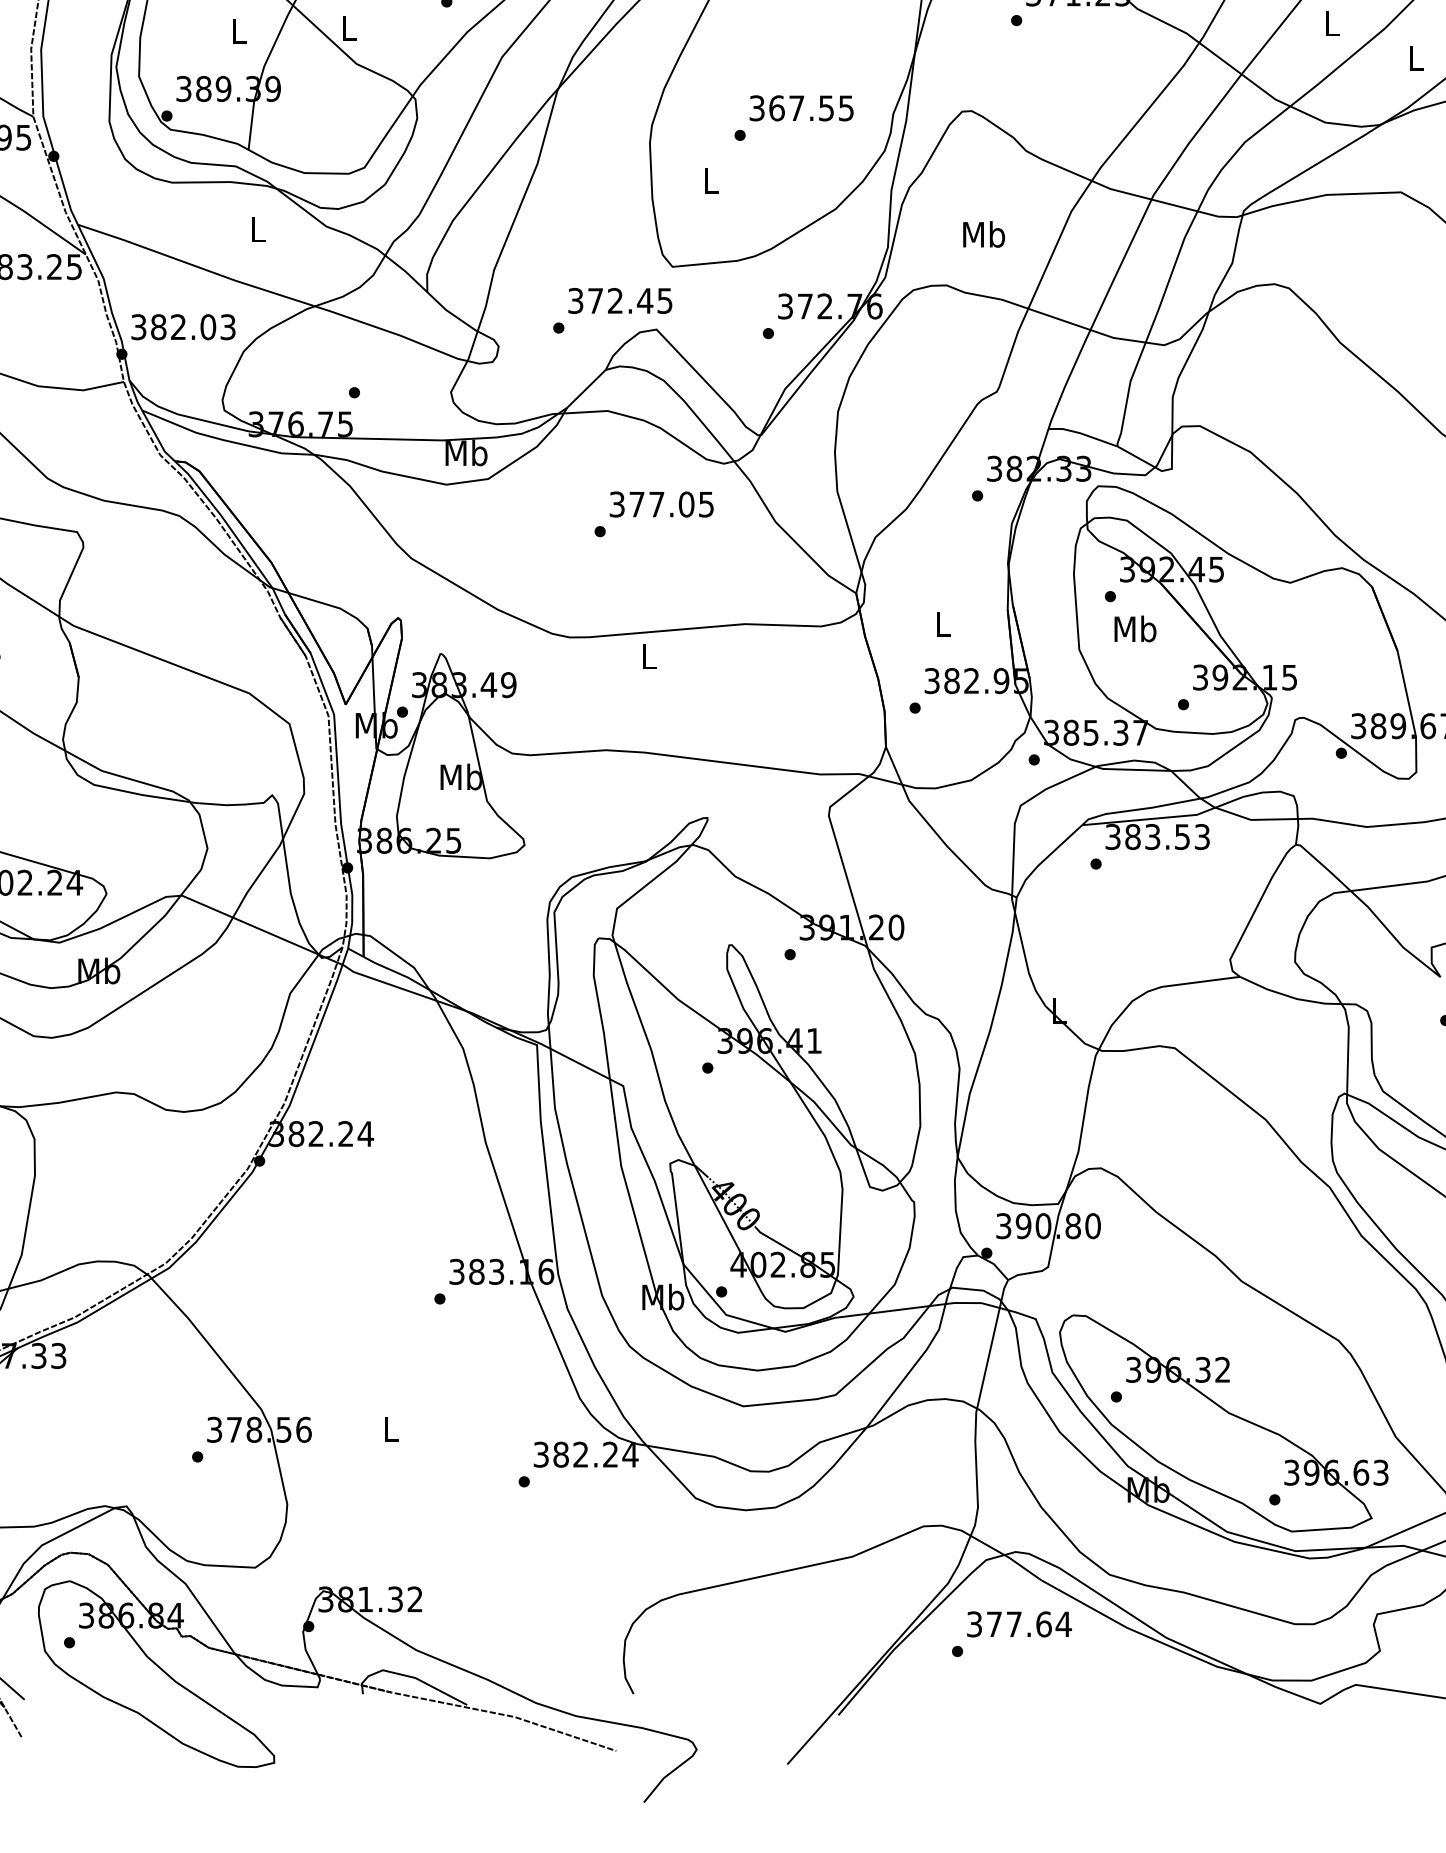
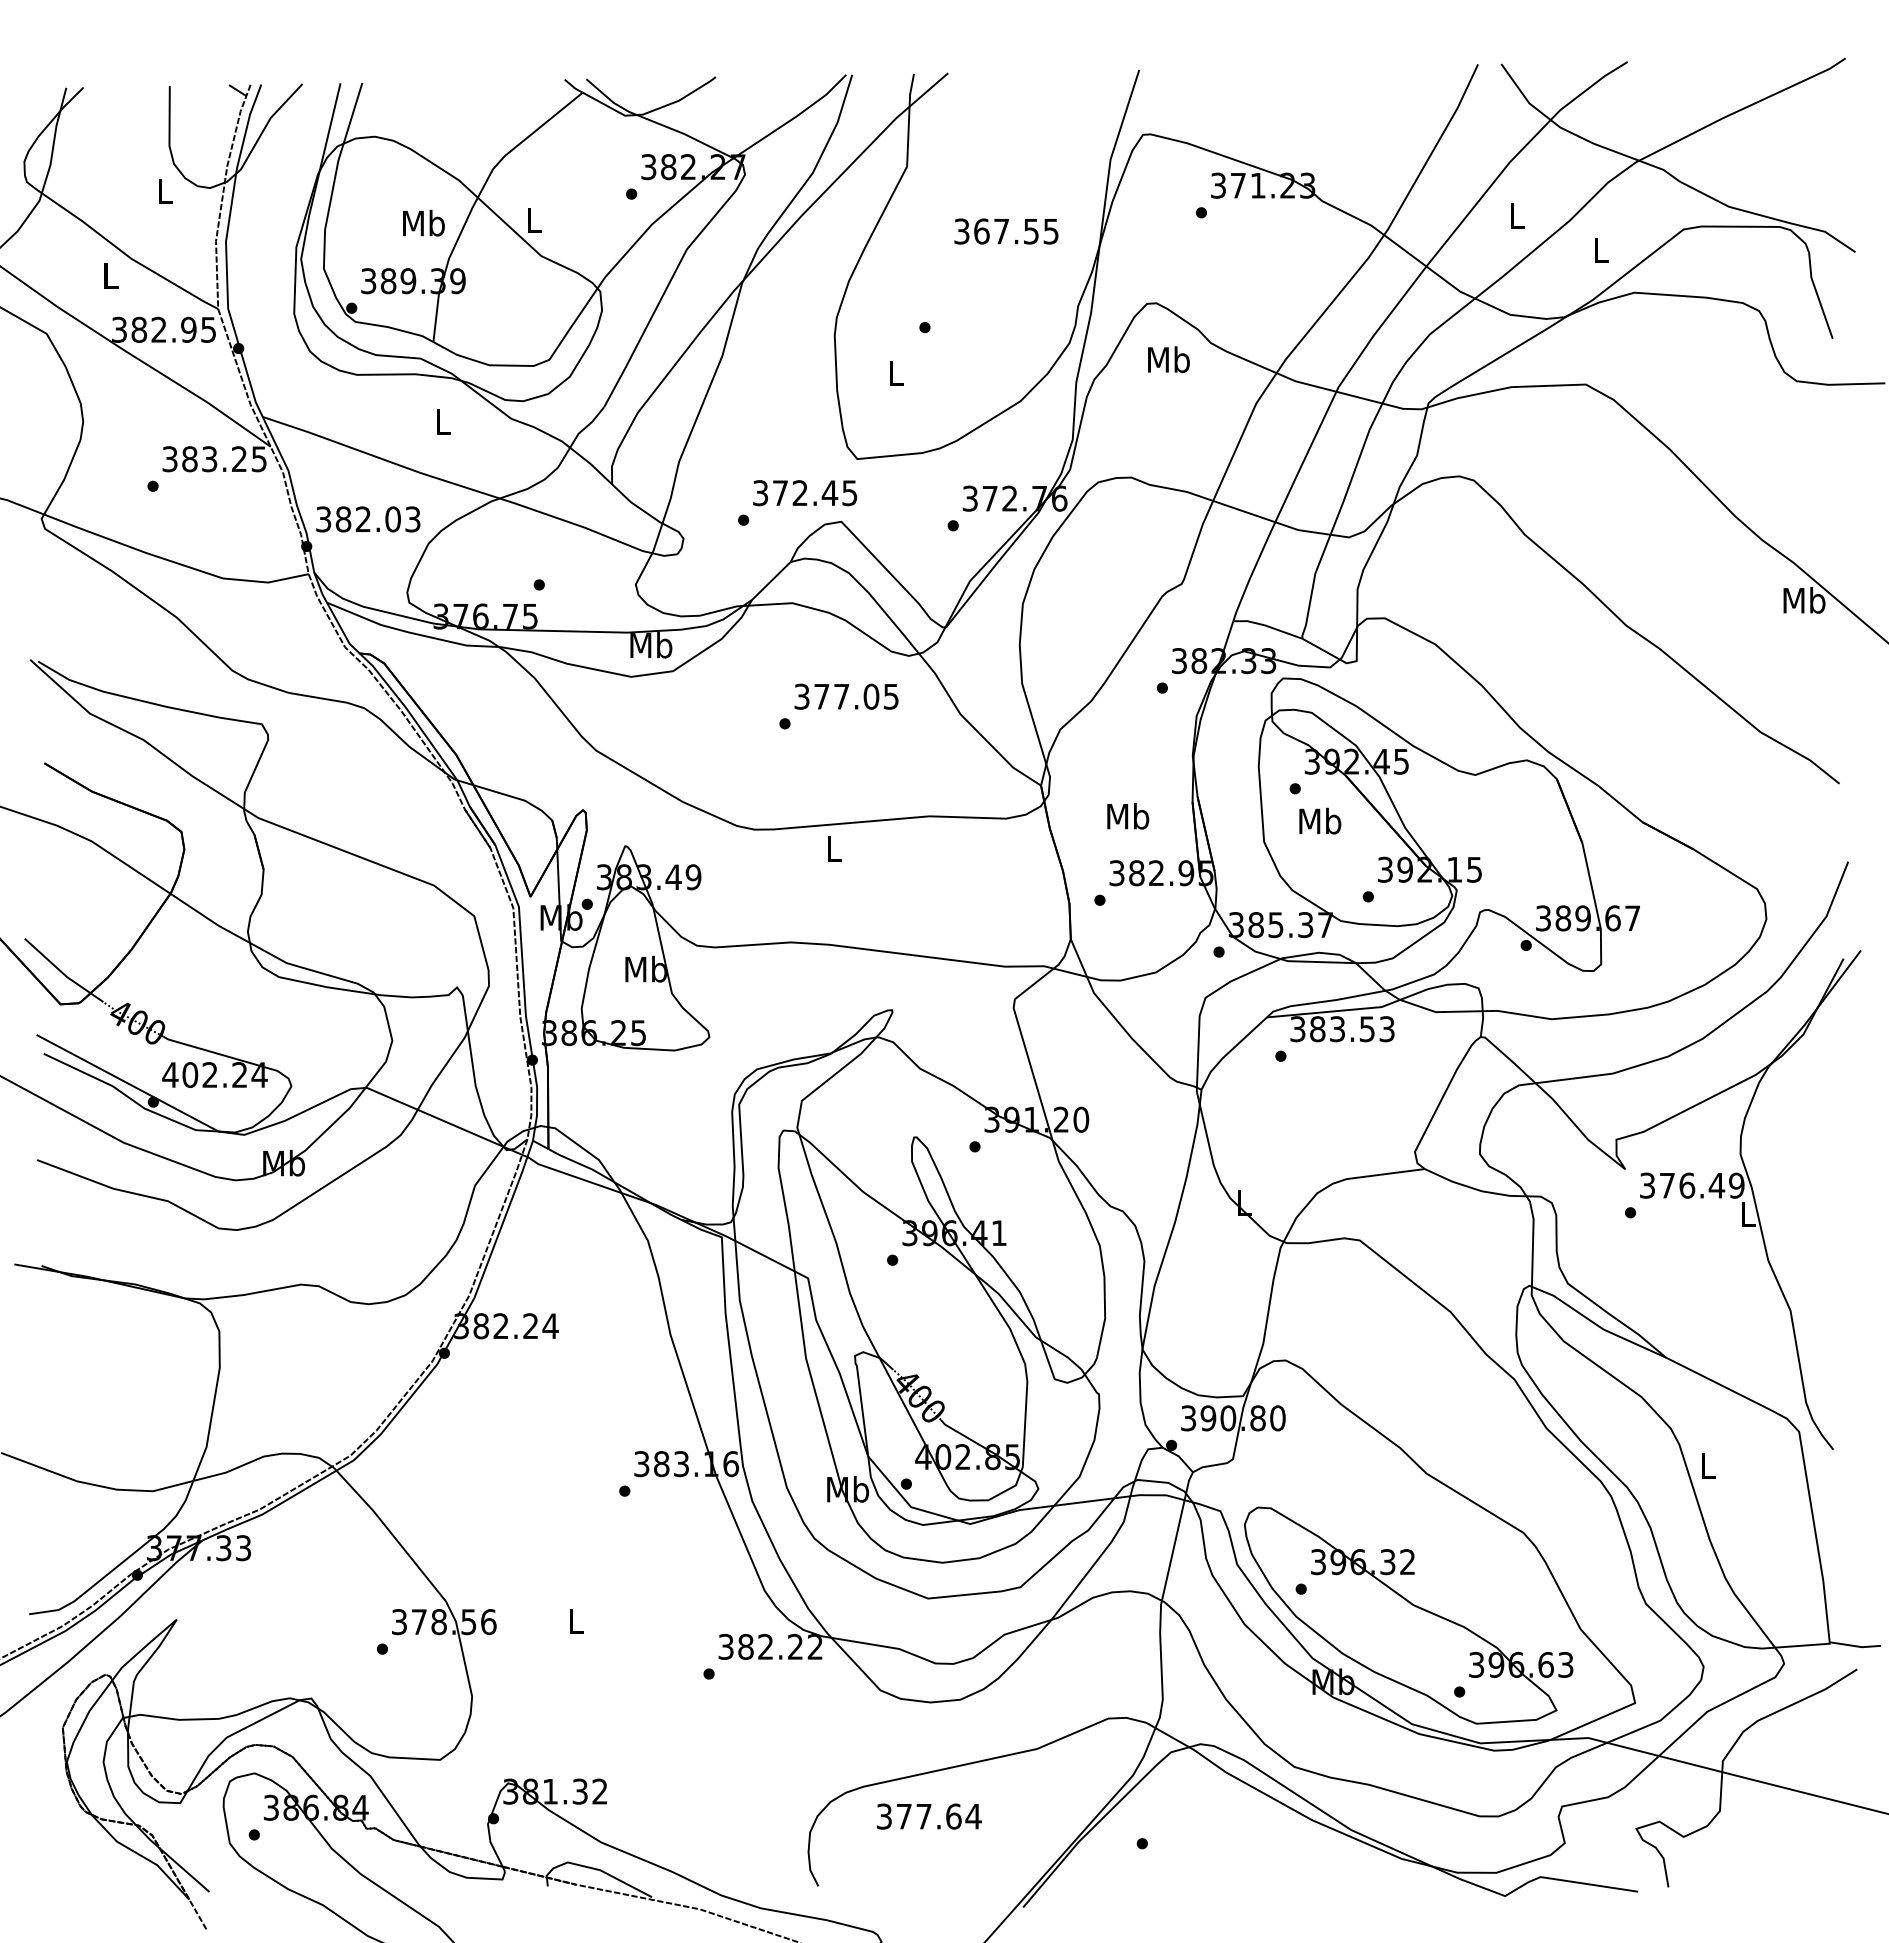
text: (238, 30) -> (423, 222), L -> Mb
text: (801, 108) -> (1006, 231), moved
text: (983, 234) -> (1168, 359), moved
text: (943, 624) -> (1128, 816), L -> Mb
text: (630, 1454) -> (815, 1646), 382.24 -> 382.22
text: (1019, 1624) -> (929, 1816), moved

